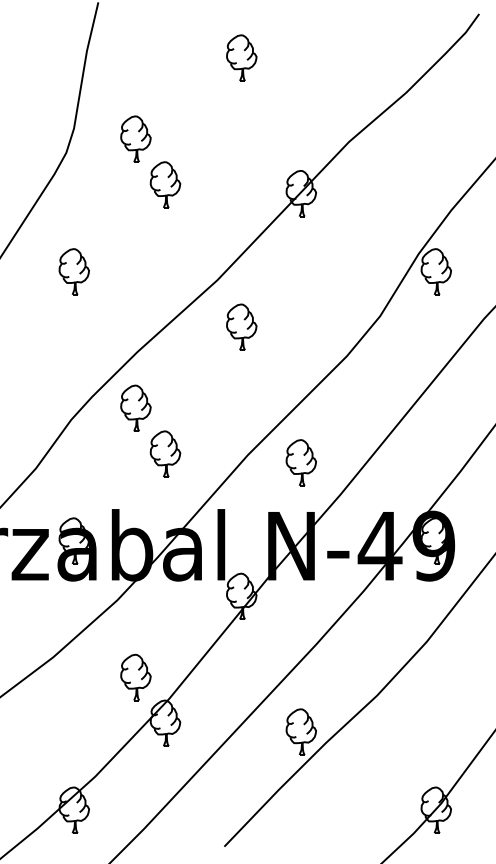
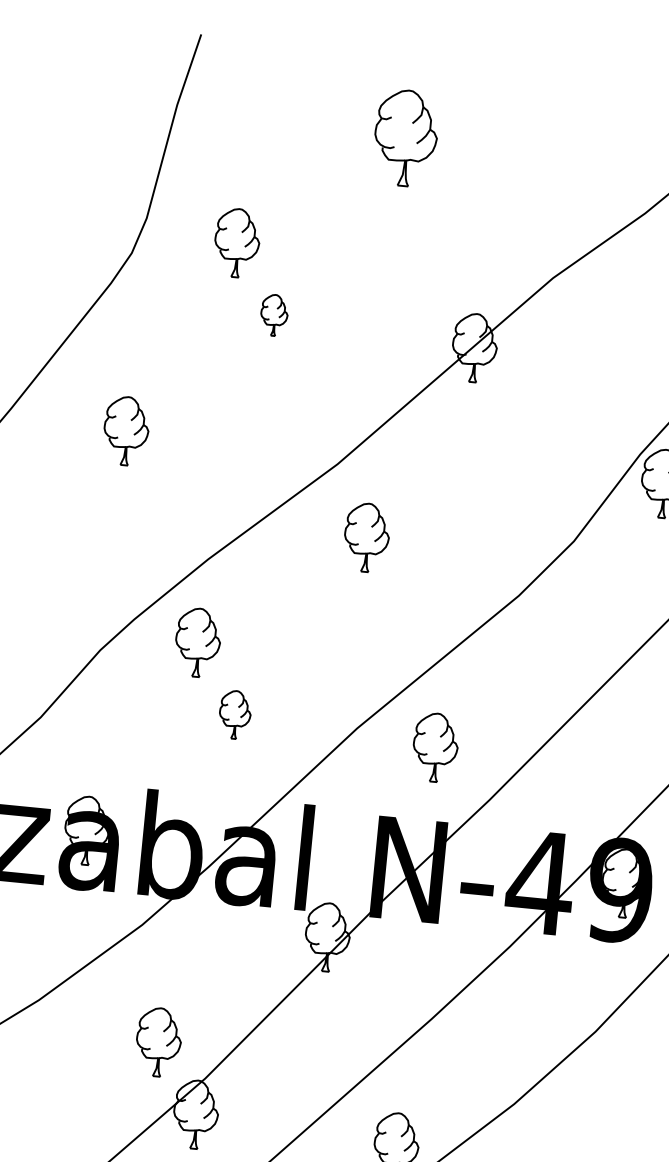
part: (241, 57) -> (405, 137), size x1.4
part: (165, 184) -> (274, 314), size x0.6
part: (165, 453) -> (235, 713), size x0.7

